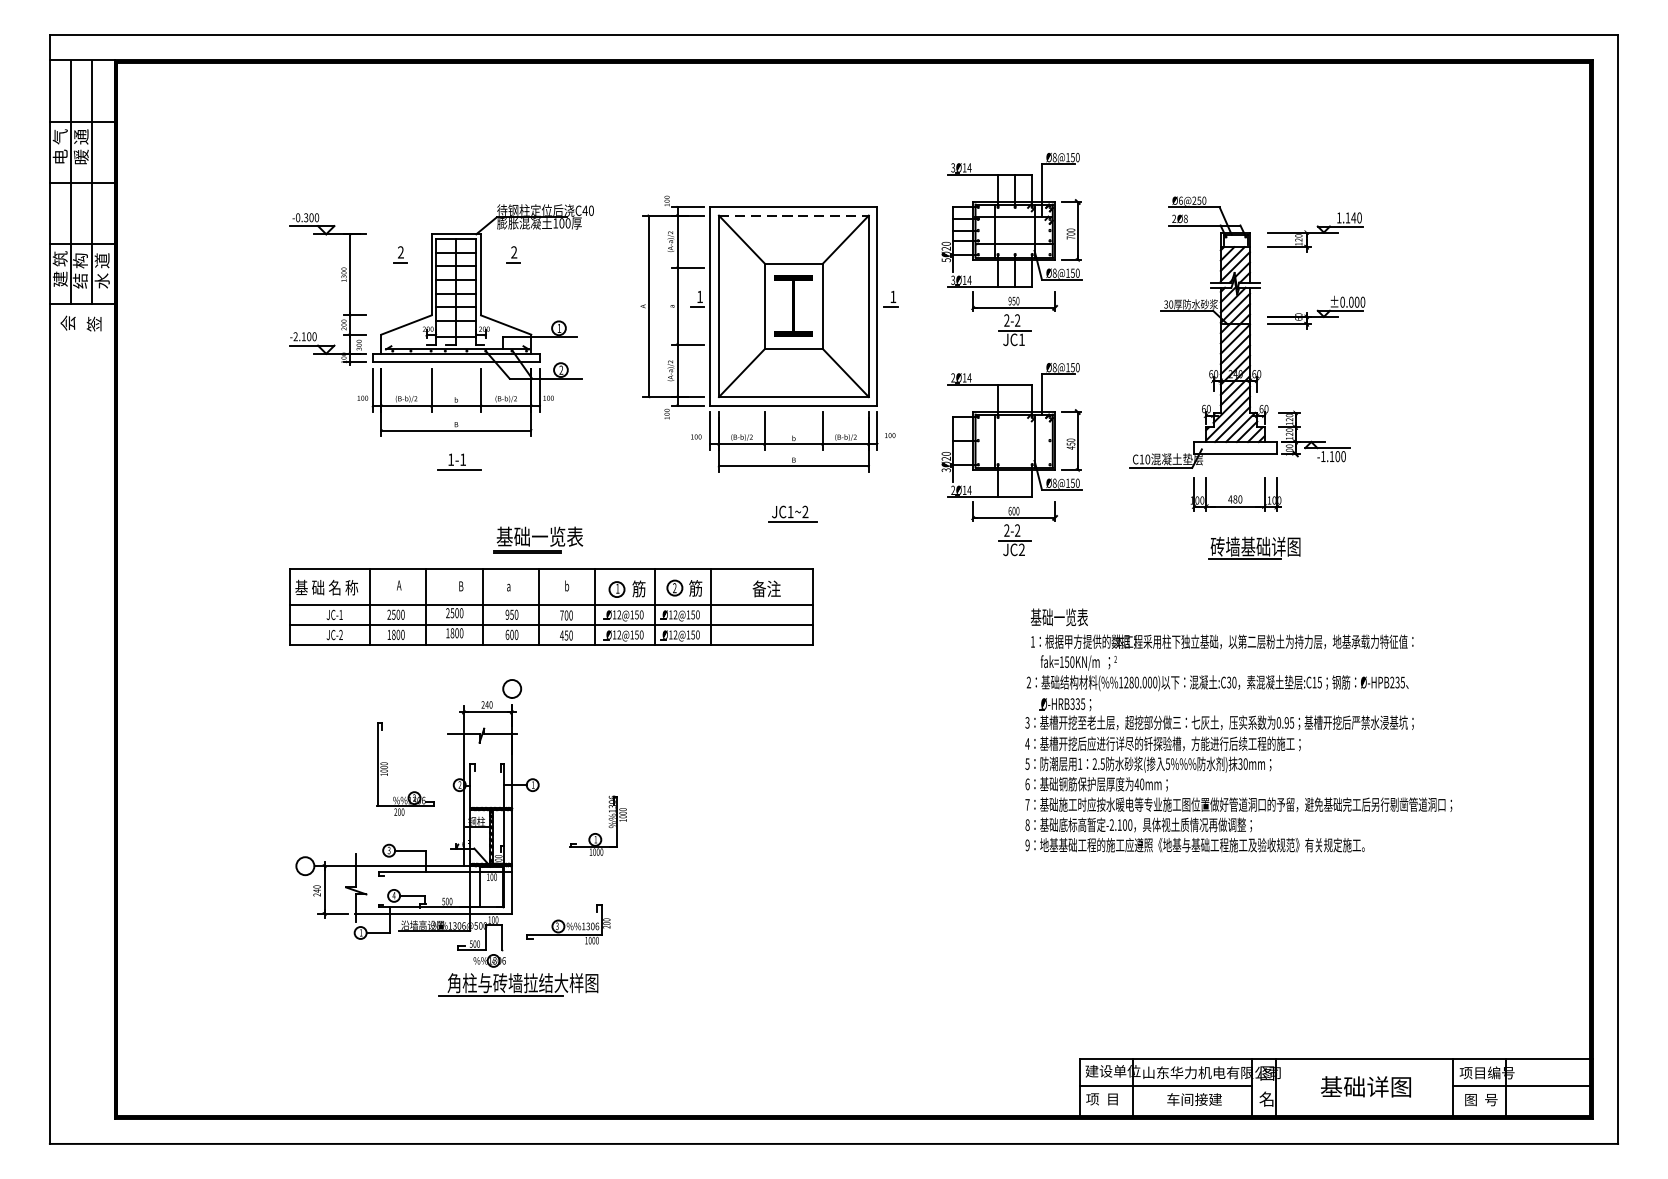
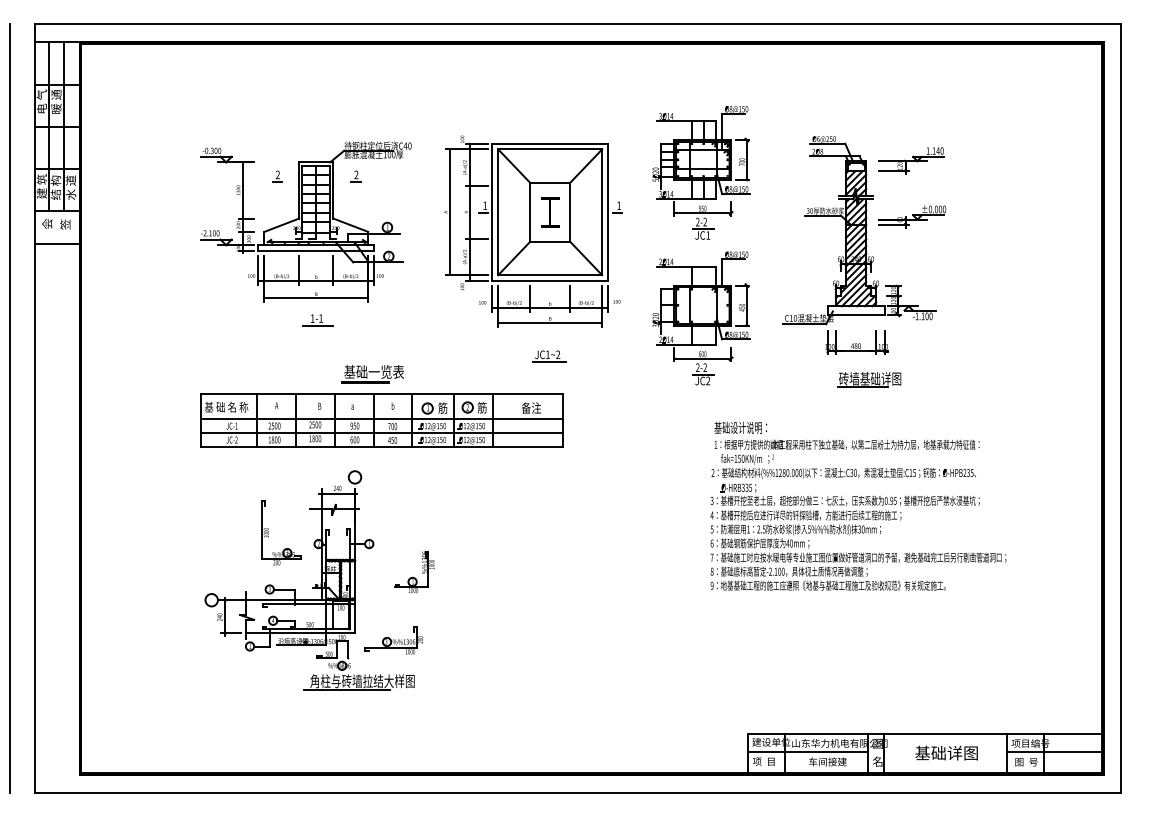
line: (794, 215) -> (550, 149), dashed -> solid
part: (794, 306) -> (550, 212), size x0.71
line: (82, 351) -> (57, 243), added
line: (13, 589) -> (9, 408), added
text: (1080, 616) -> (748, 427), 基础一览表 -> 基础设计说明：

